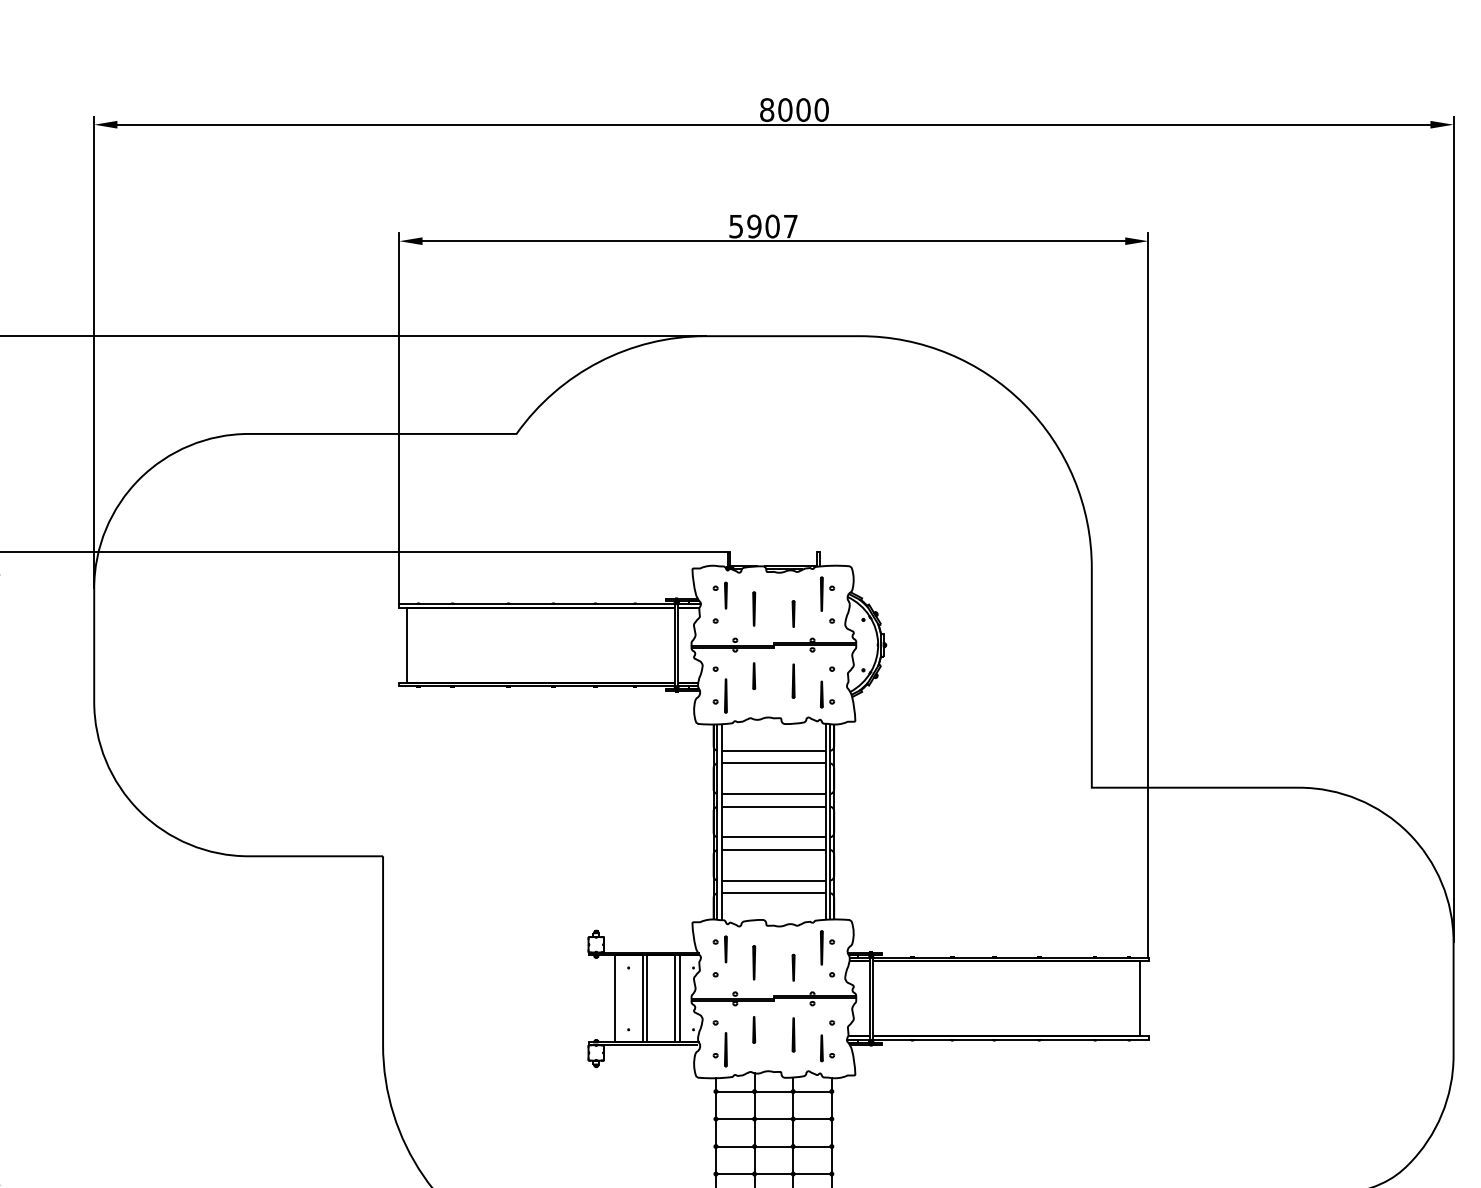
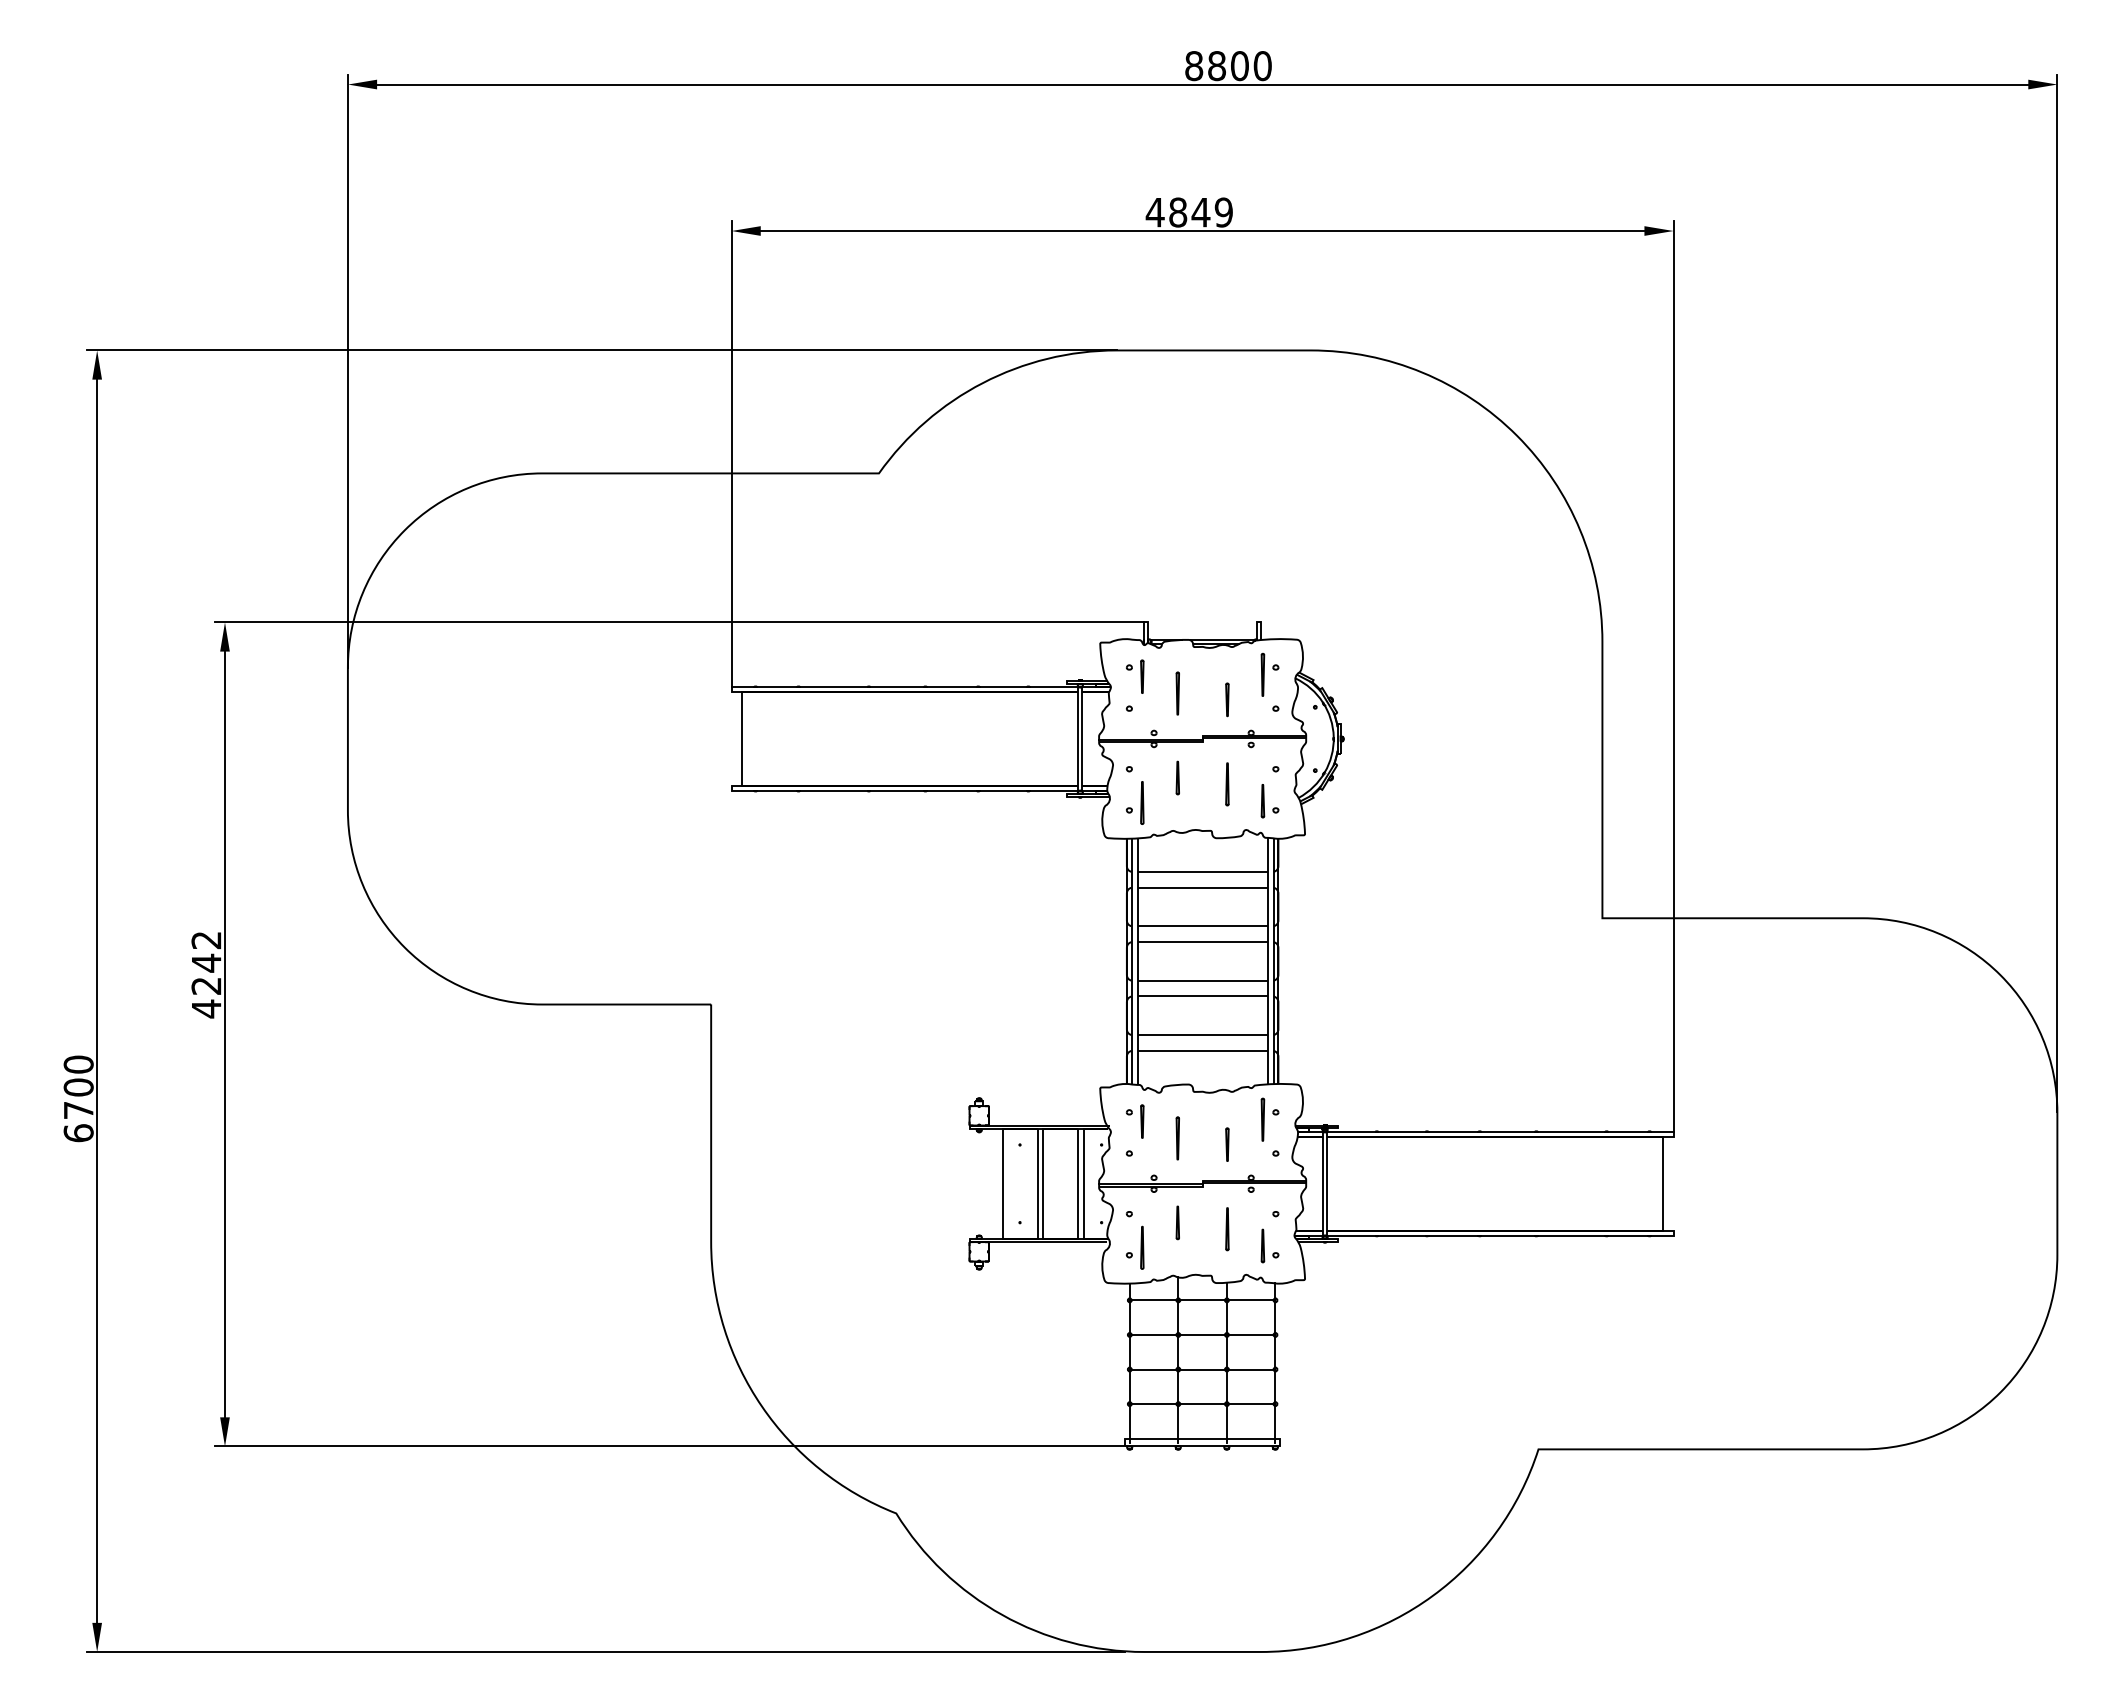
text: (785, 109) -> (1217, 65), 8000 -> 8800
text: (762, 226) -> (1188, 212), 5907 -> 4849

